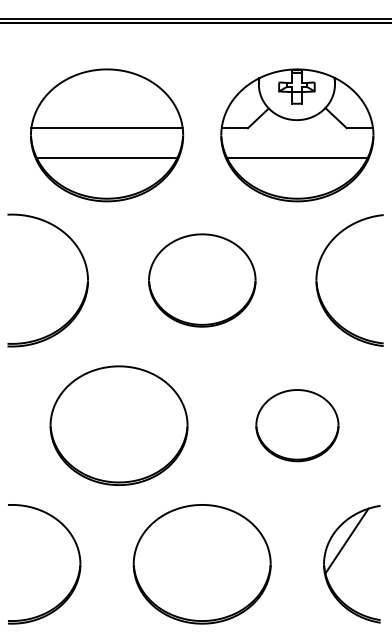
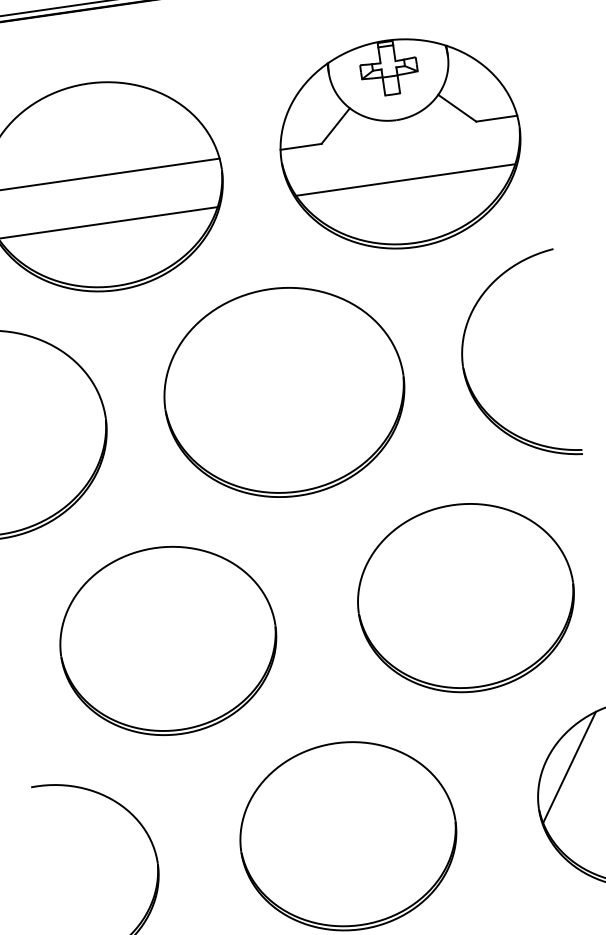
part: (202, 280) -> (284, 392), size x1.43
part: (118, 425) -> (167, 640), moved
part: (297, 425) -> (466, 597), size x1.67

